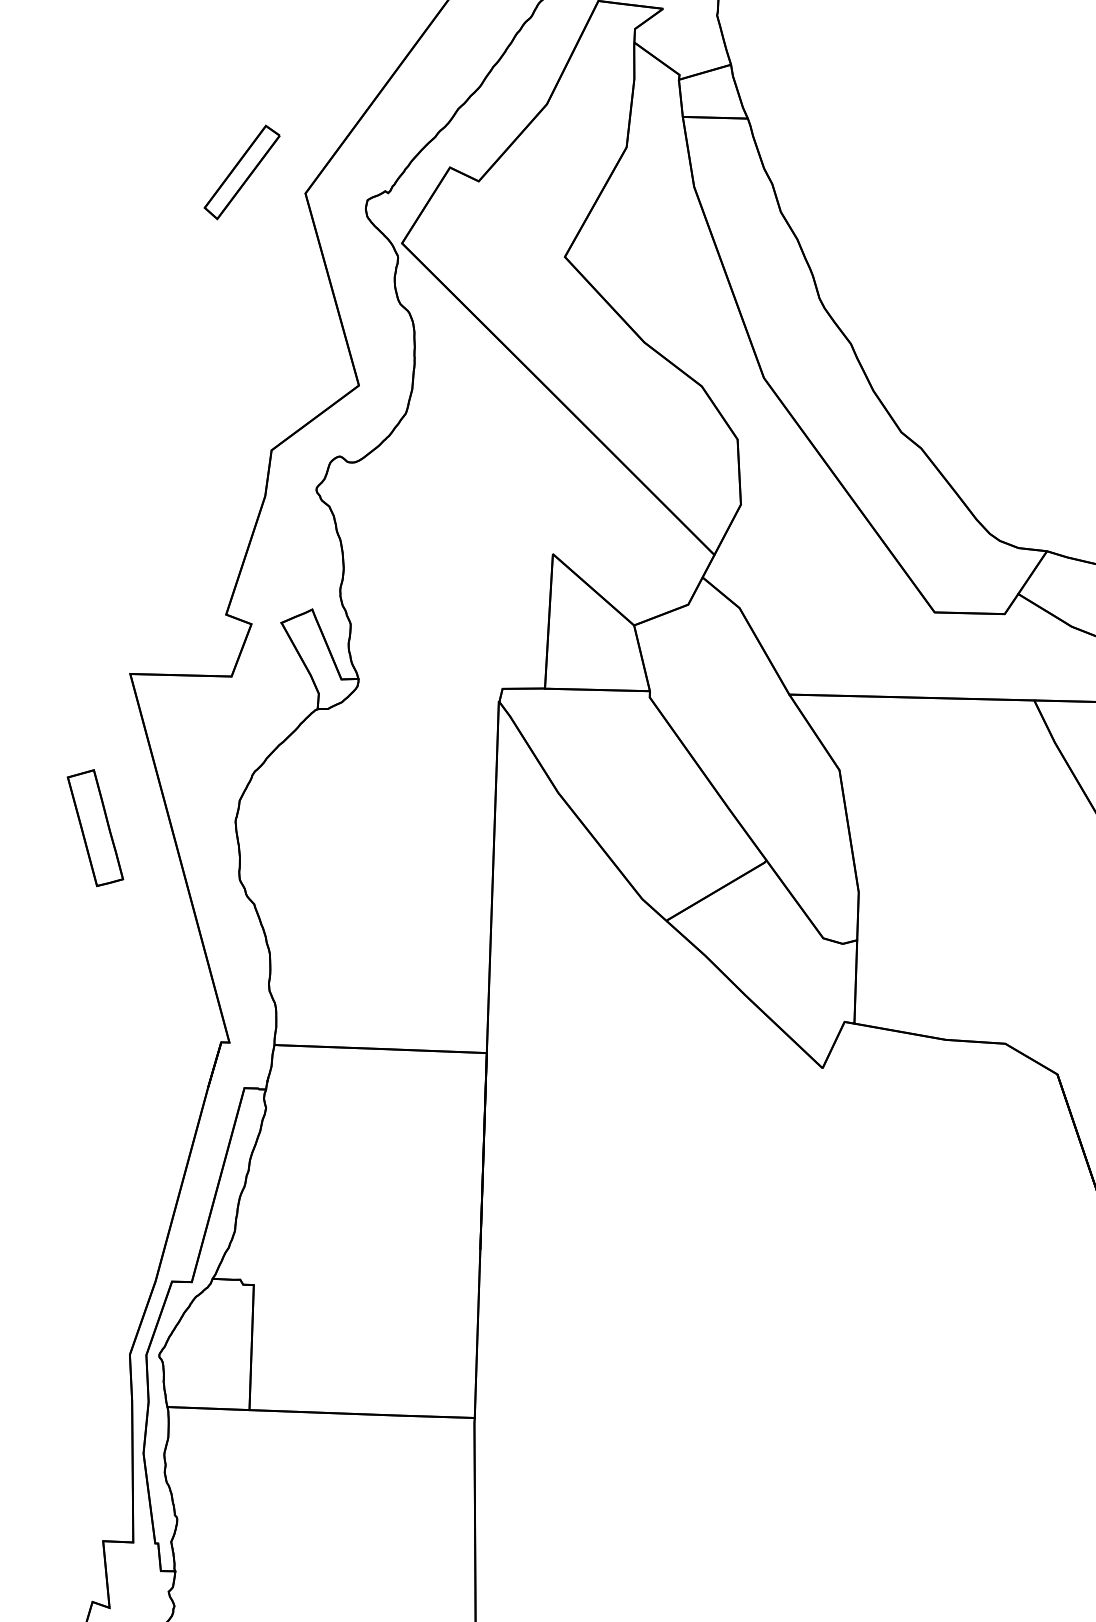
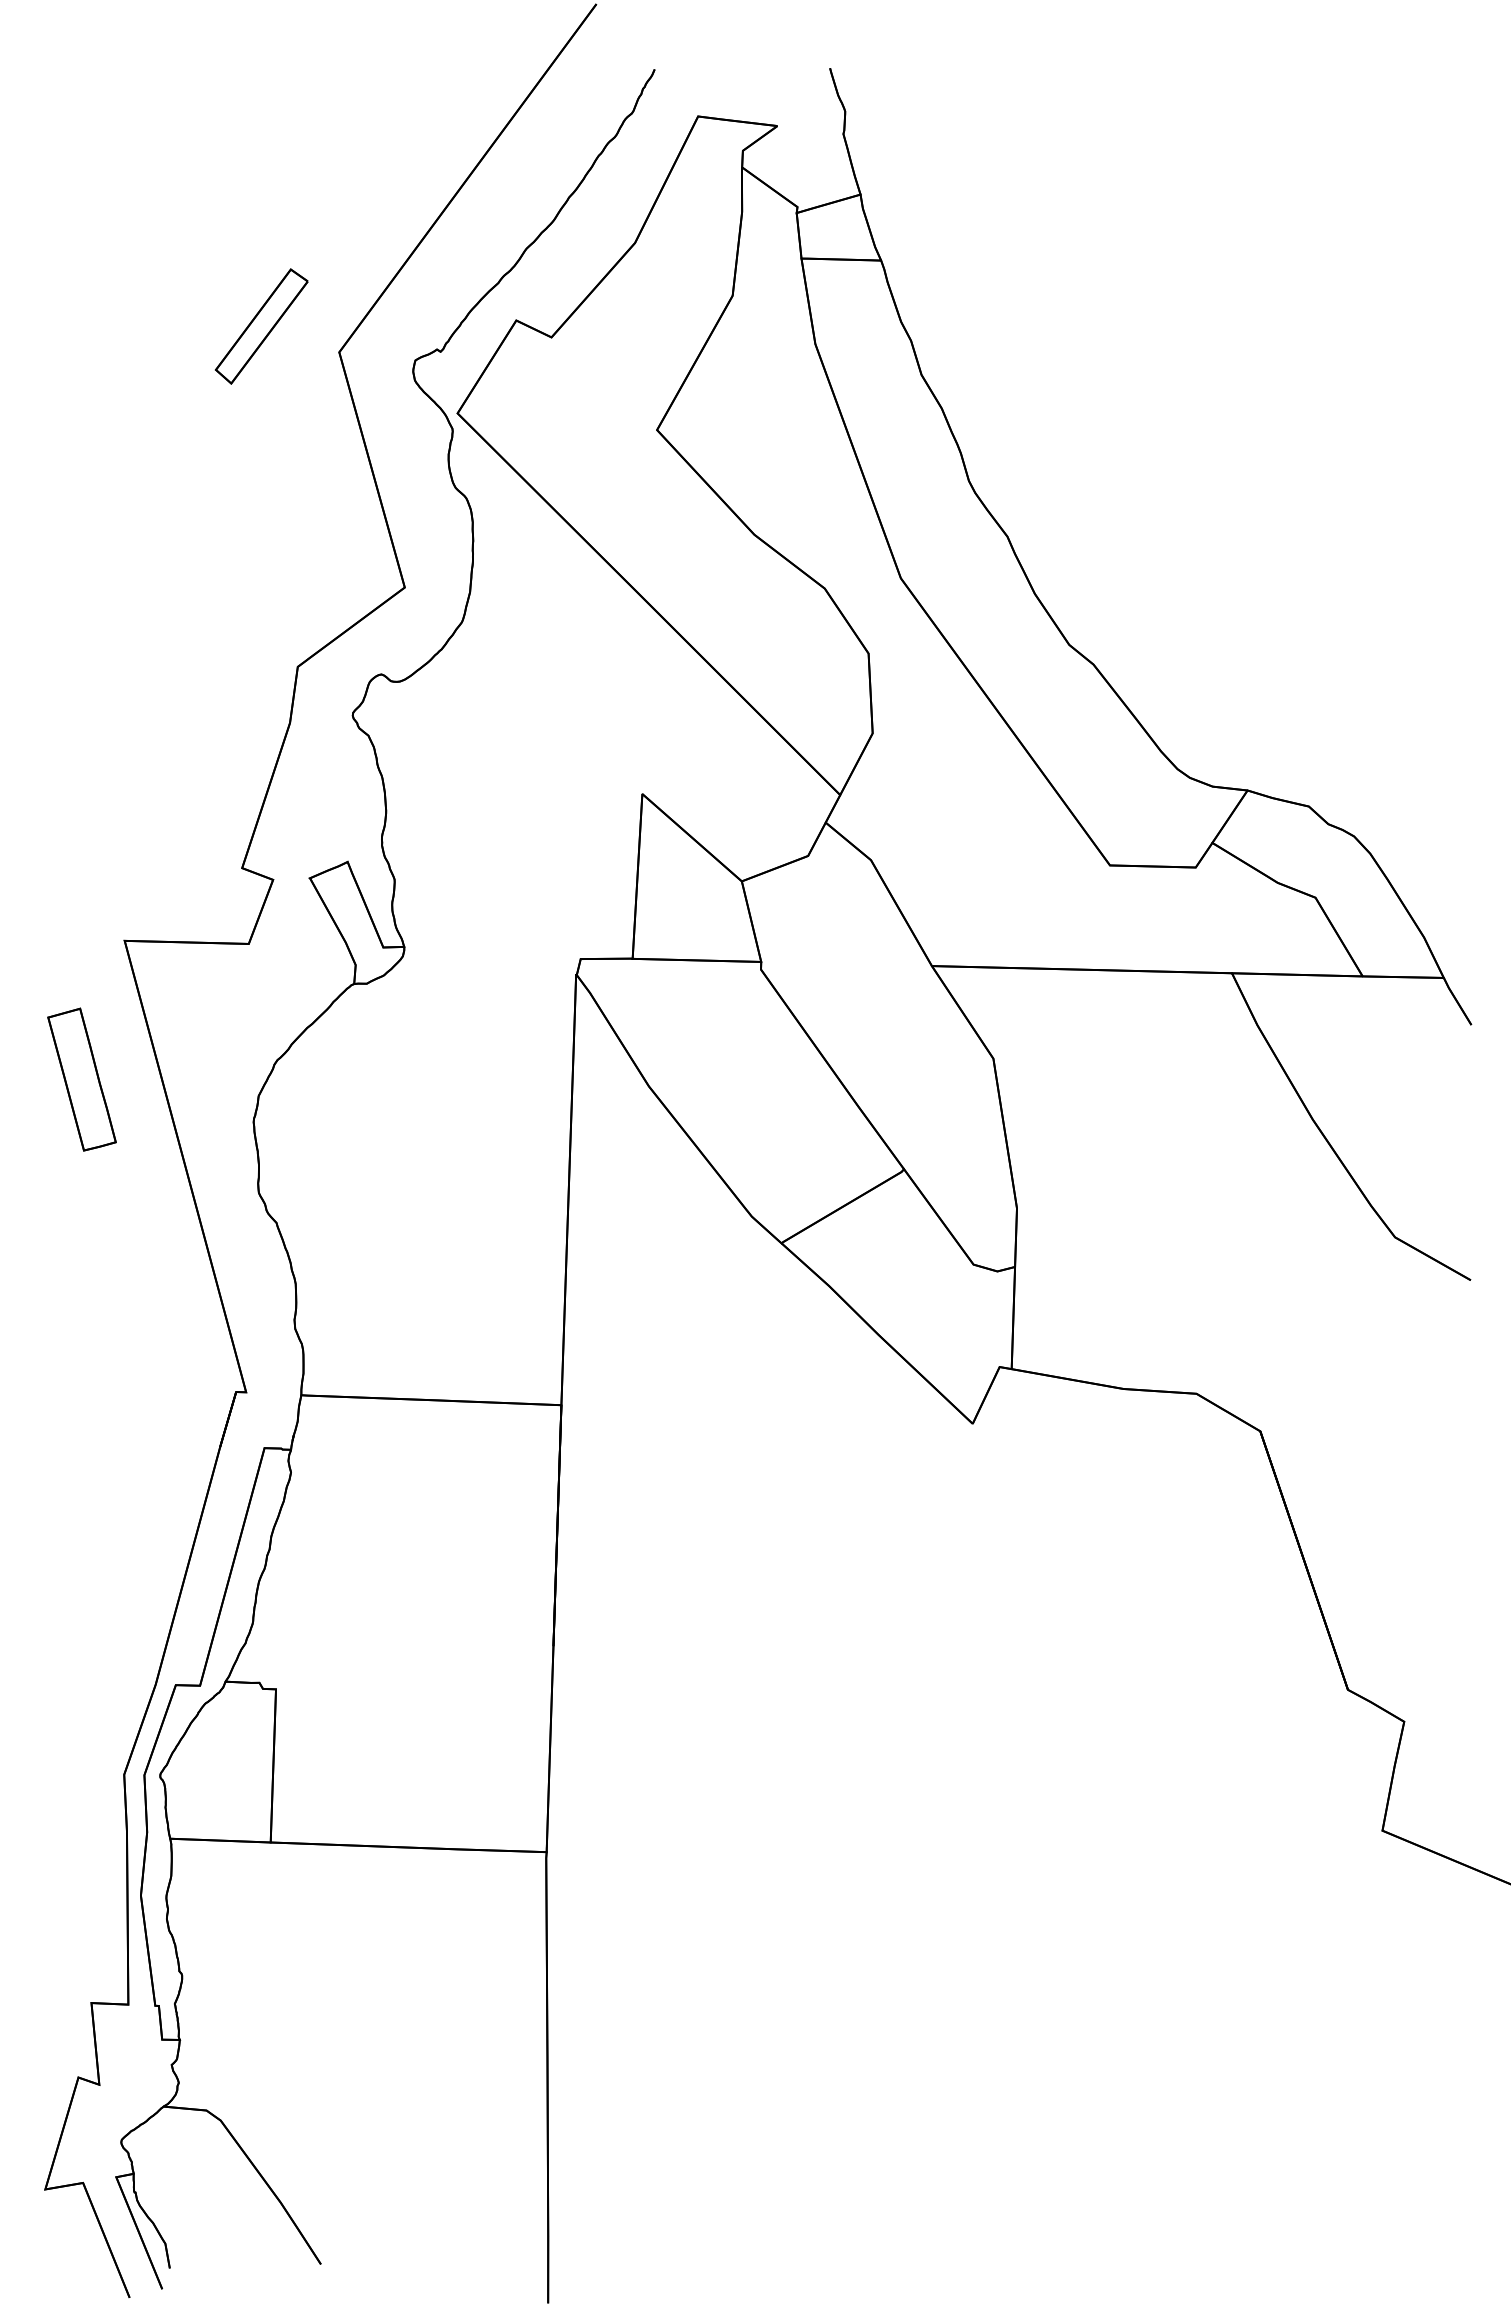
part: (95, 828) -> (81, 1079), moved

